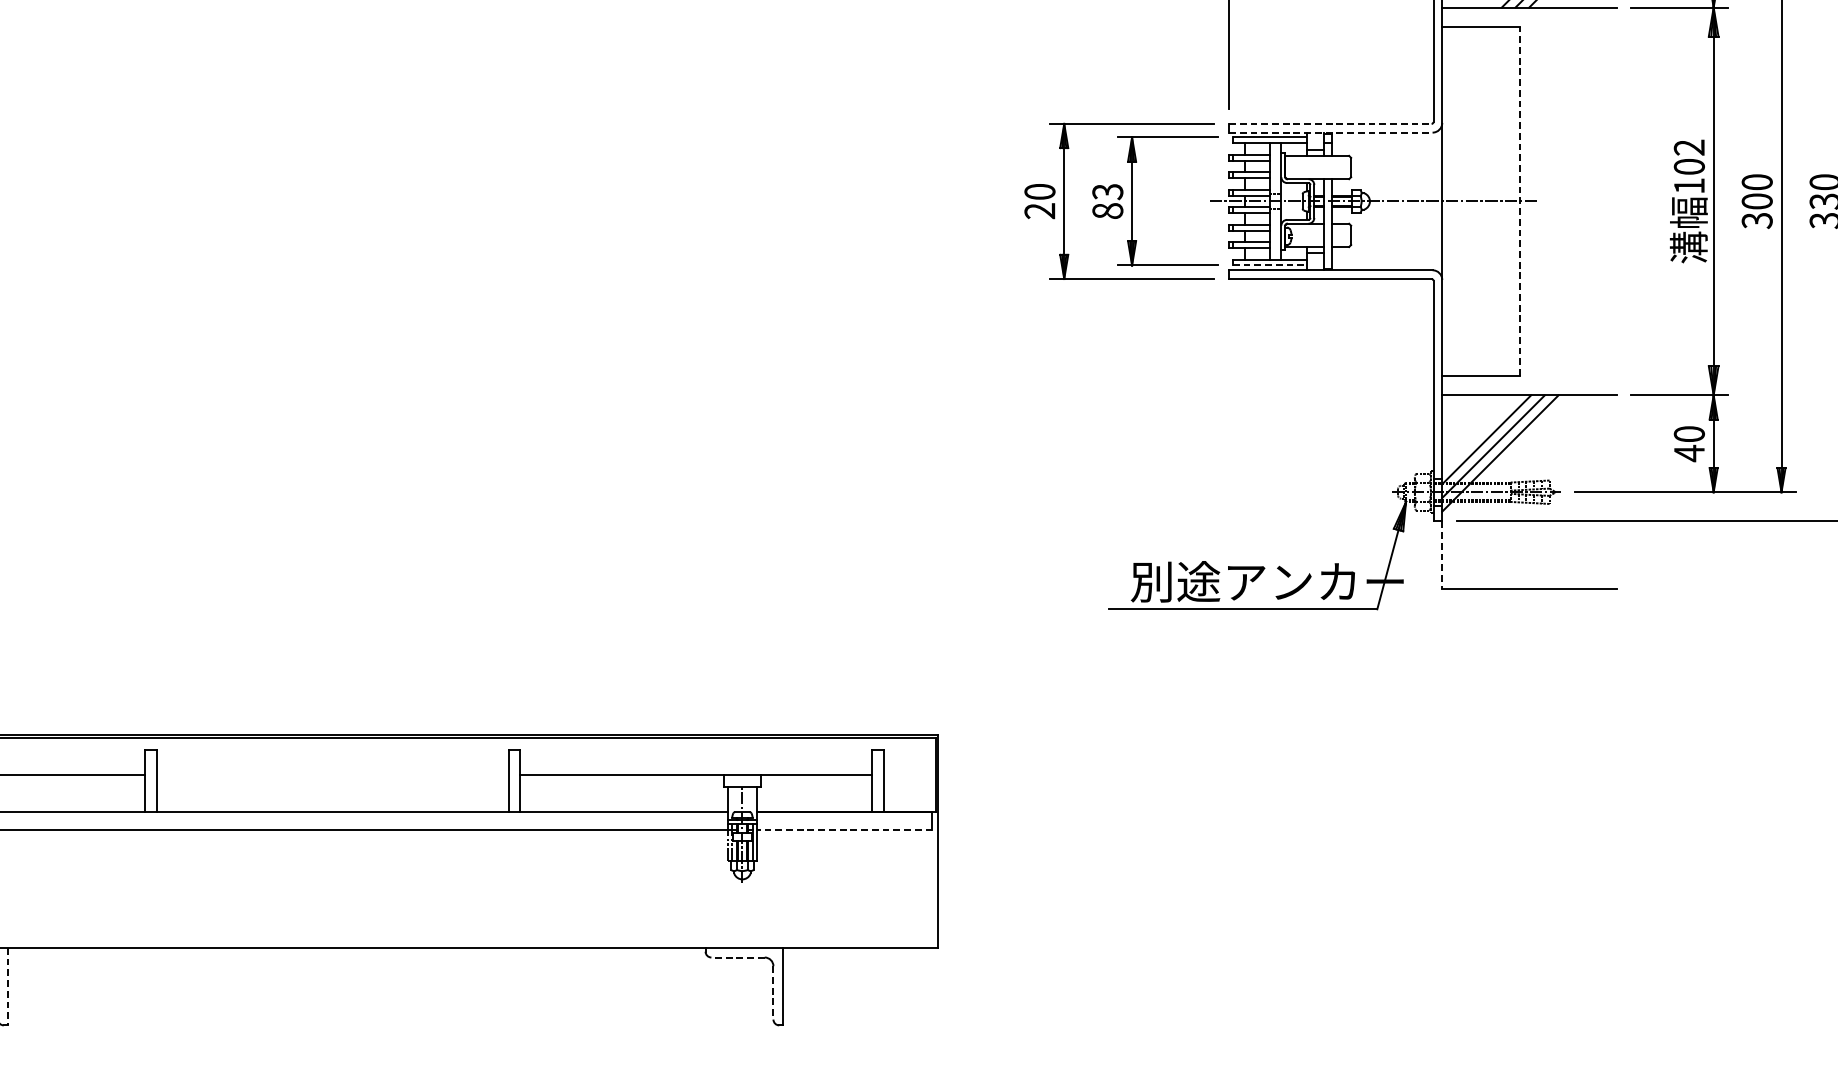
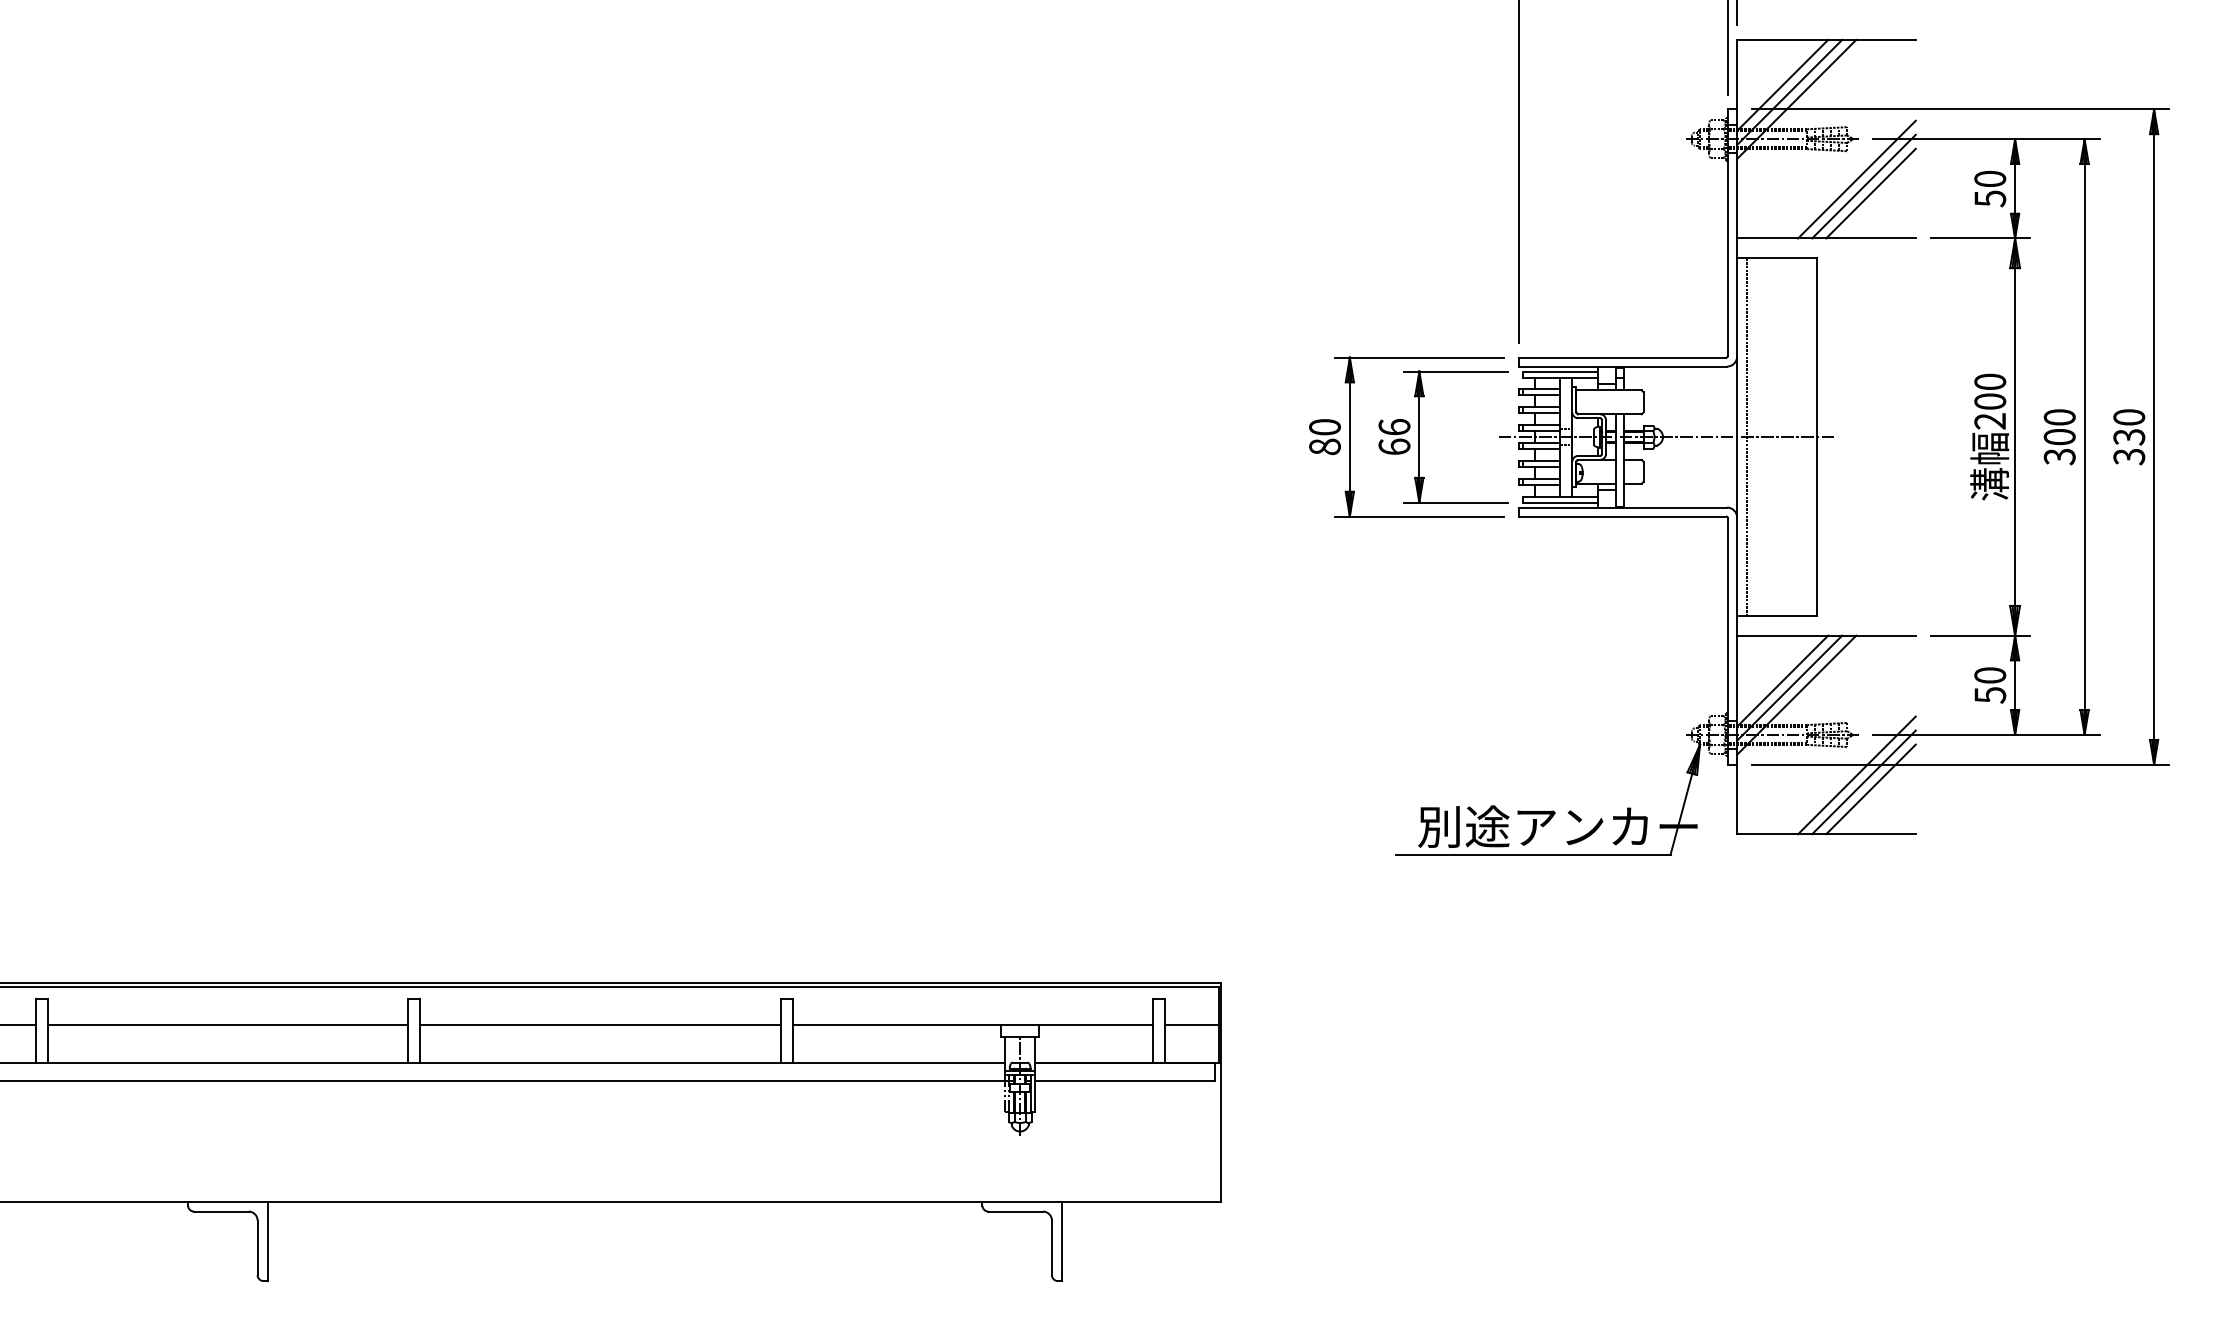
line: (1330, 123) -> (1622, 357), dashed -> solid
line: (1331, 132) -> (1623, 366), dashed -> solid
text: (1689, 166) -> (1990, 401), 102 -> 200
line: (1452, 200) -> (1747, 436), added
text: (1107, 201) -> (1394, 437), 83 -> 66
line: (1519, 201) -> (1816, 437), dashed -> solid
text: (1039, 210) -> (1324, 446), 20 -> 80
line: (1269, 265) -> (1560, 502), dashed -> solid
text: (1689, 453) -> (1990, 695), 40 -> 50
line: (1558, 531) -> (1856, 775), added
line: (1565, 538) -> (1863, 782), added
line: (1572, 545) -> (1870, 789), added
line: (1442, 555) -> (1737, 799), dashed -> solid
line: (332, 774) -> (600, 1024), added
line: (909, 774) -> (1191, 1024), added
line: (844, 829) -> (1124, 1080), dashed -> solid
line: (737, 957) -> (1015, 1211), dashed -> solid
line: (7, 986) -> (267, 1241), dashed -> solid
line: (772, 993) -> (1051, 1248), dashed -> solid

